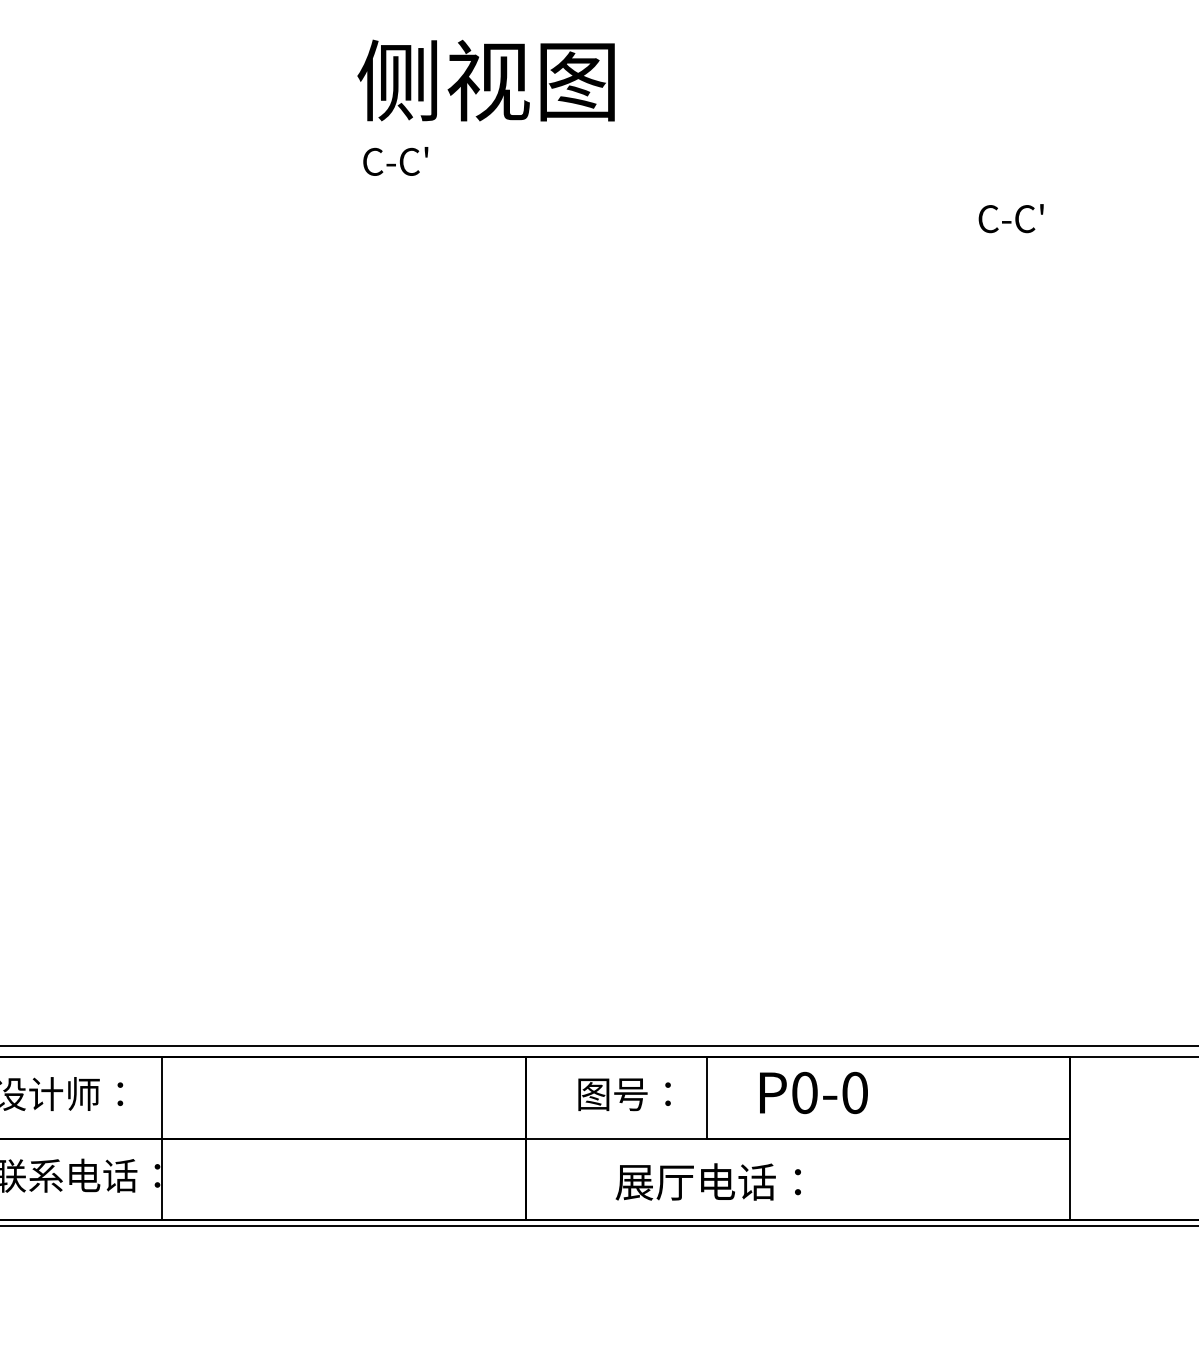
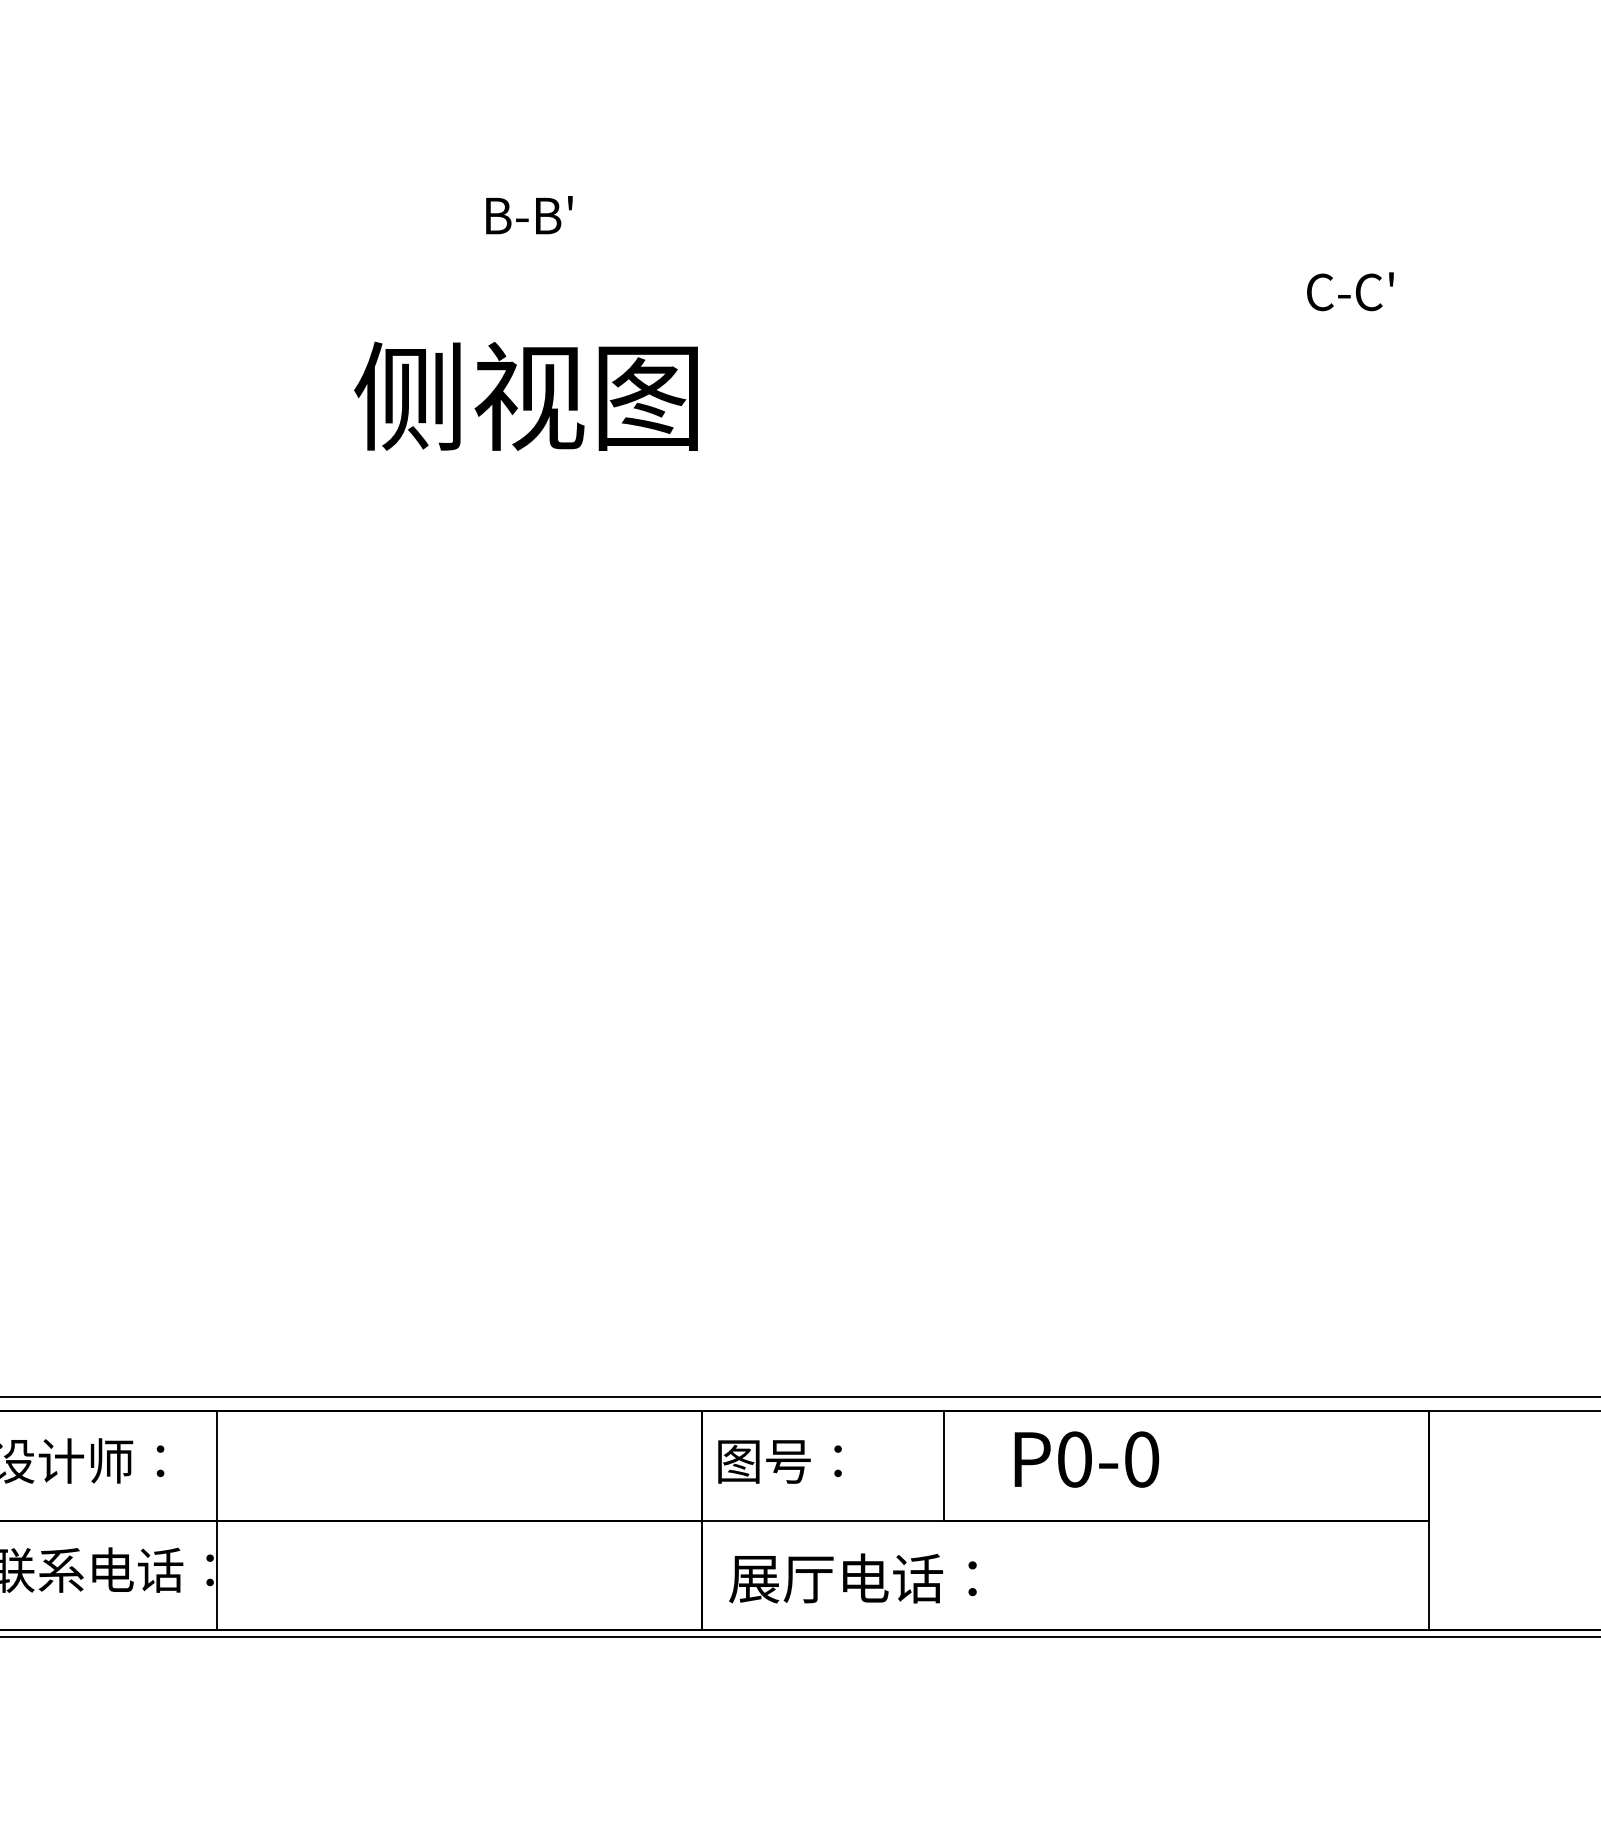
text: (485, 79) -> (525, 395), moved
text: (395, 161) -> (528, 215), C-C' -> B-B'
text: (624, 1094) -> (779, 1461), moved
text: (708, 1182) -> (852, 1578), moved

